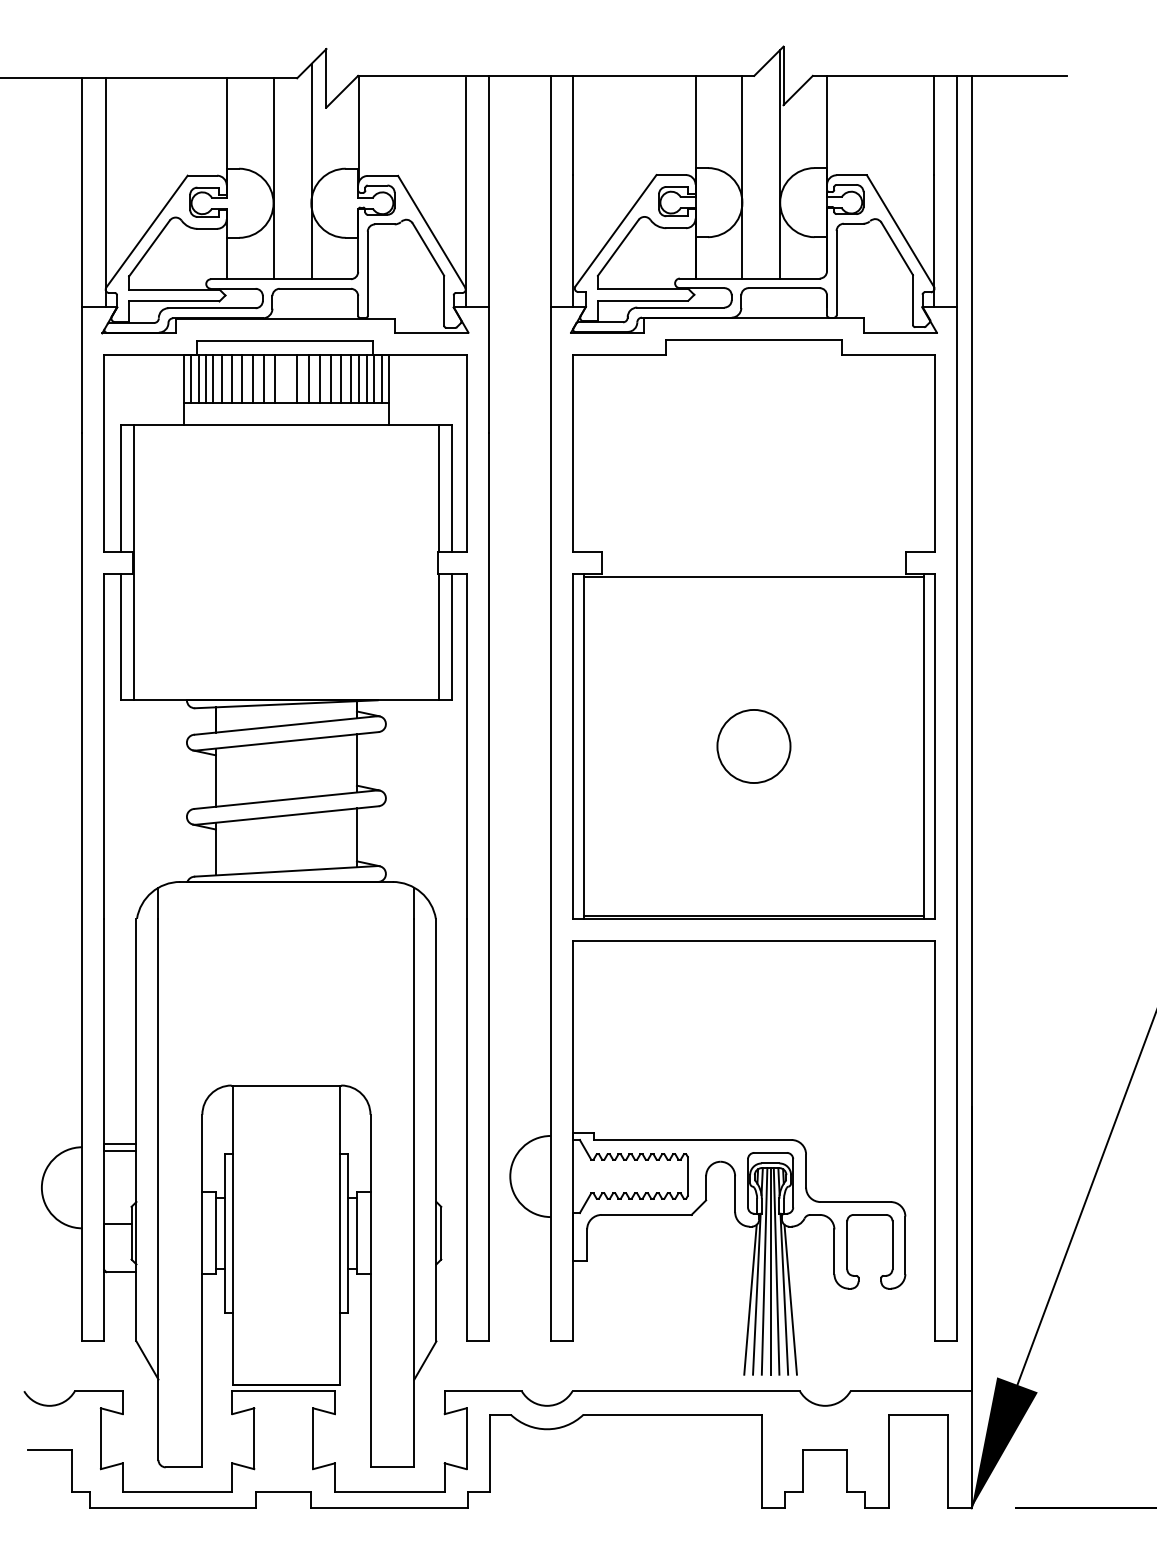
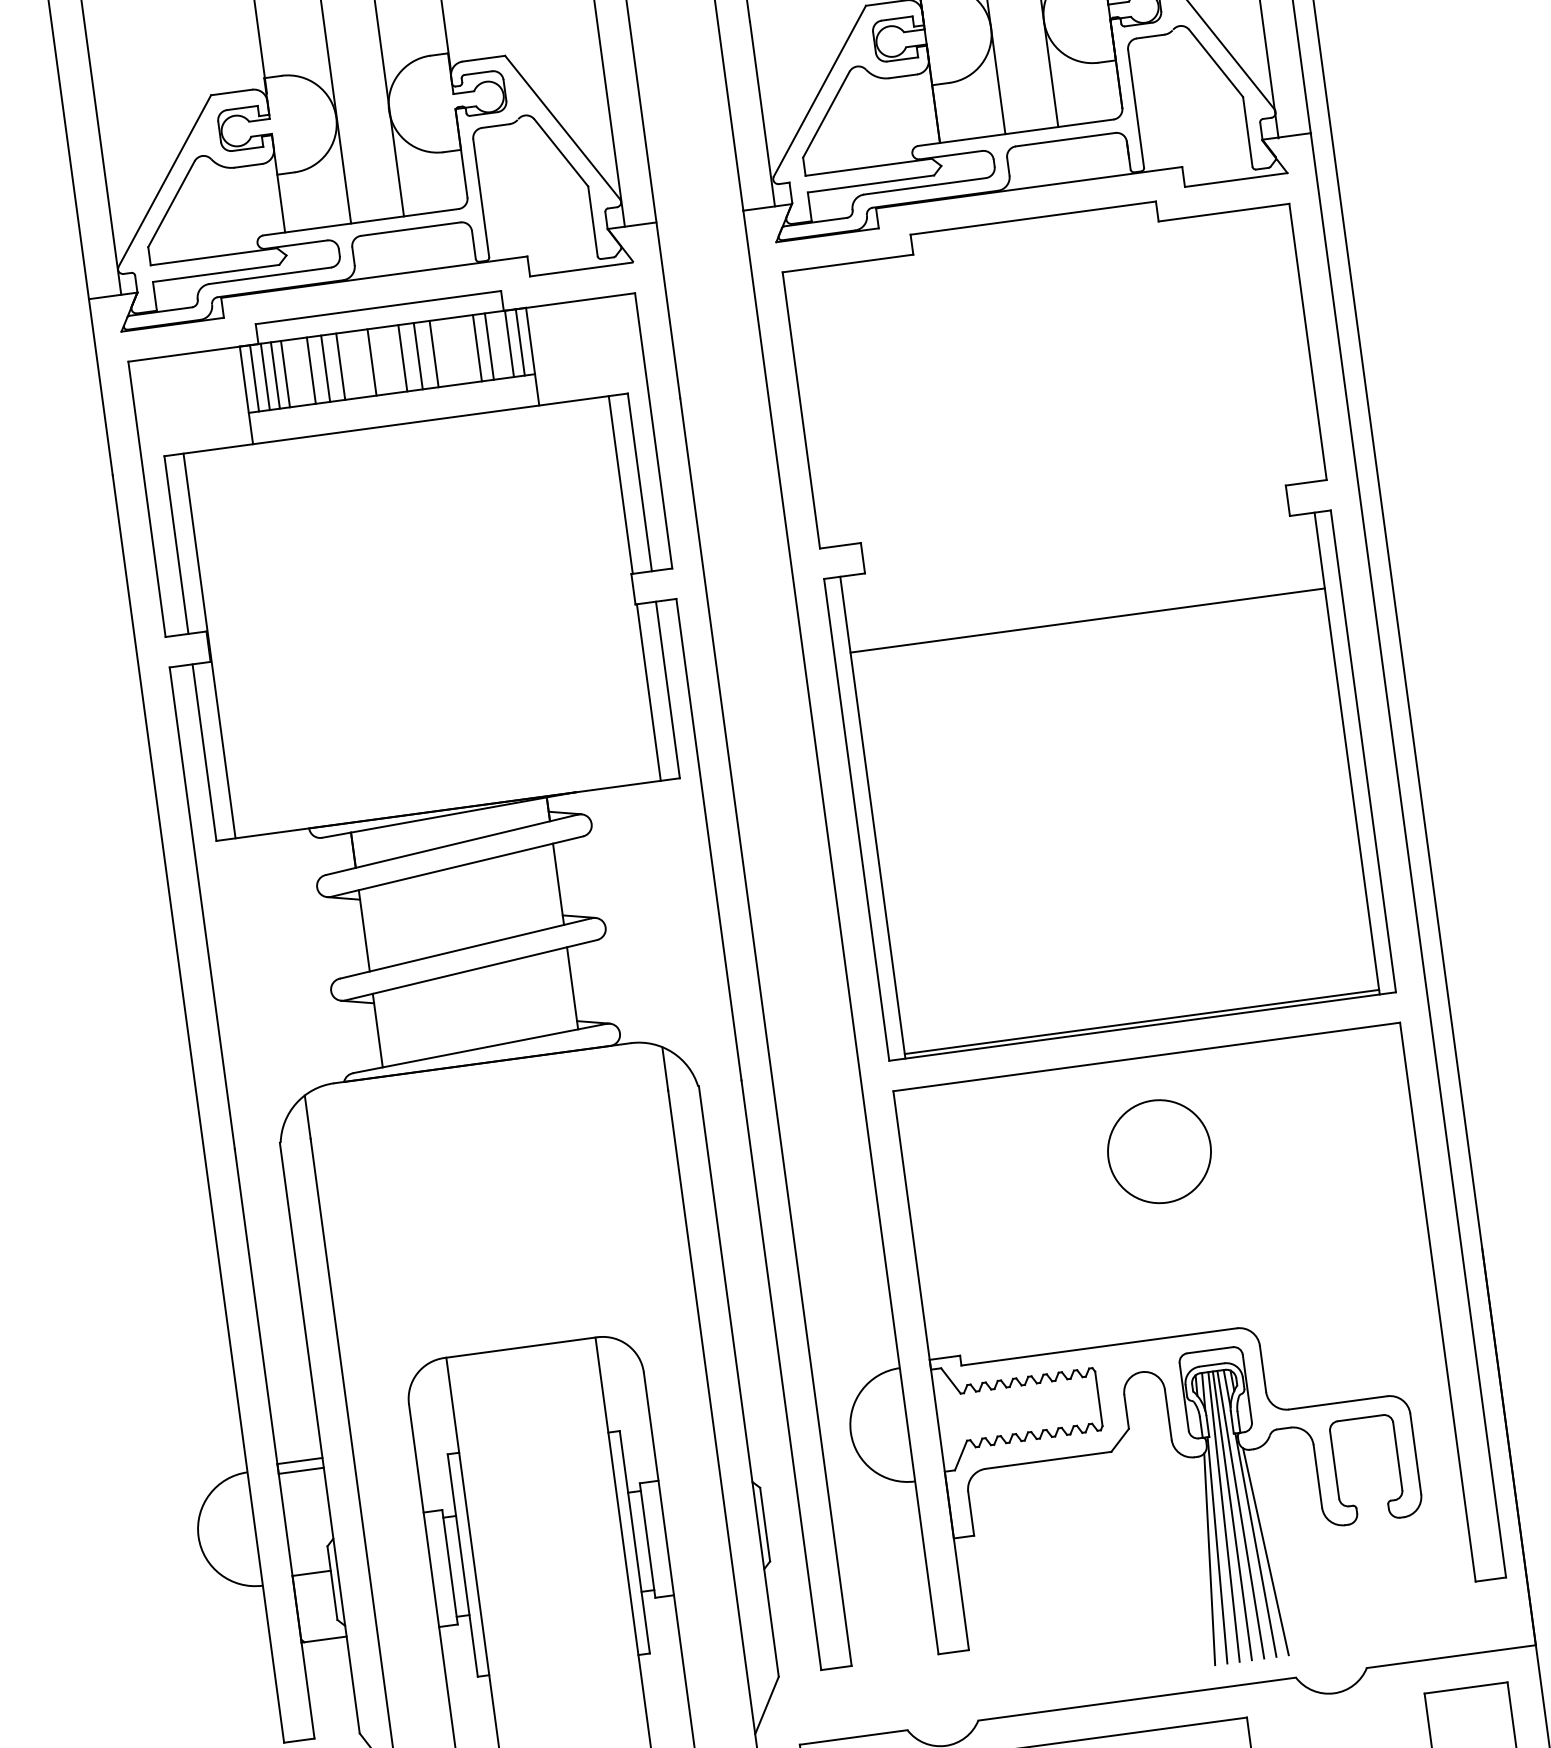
line: (222, 378) -> (298, 371), removed
line: (264, 378) -> (356, 364), removed
line: (330, 378) -> (448, 351), removed
line: (340, 378) -> (462, 349), removed
line: (366, 378) -> (499, 344), removed
line: (753, 577) -> (1087, 620), moved
circle: (753, 746) -> (1158, 1151), moved

